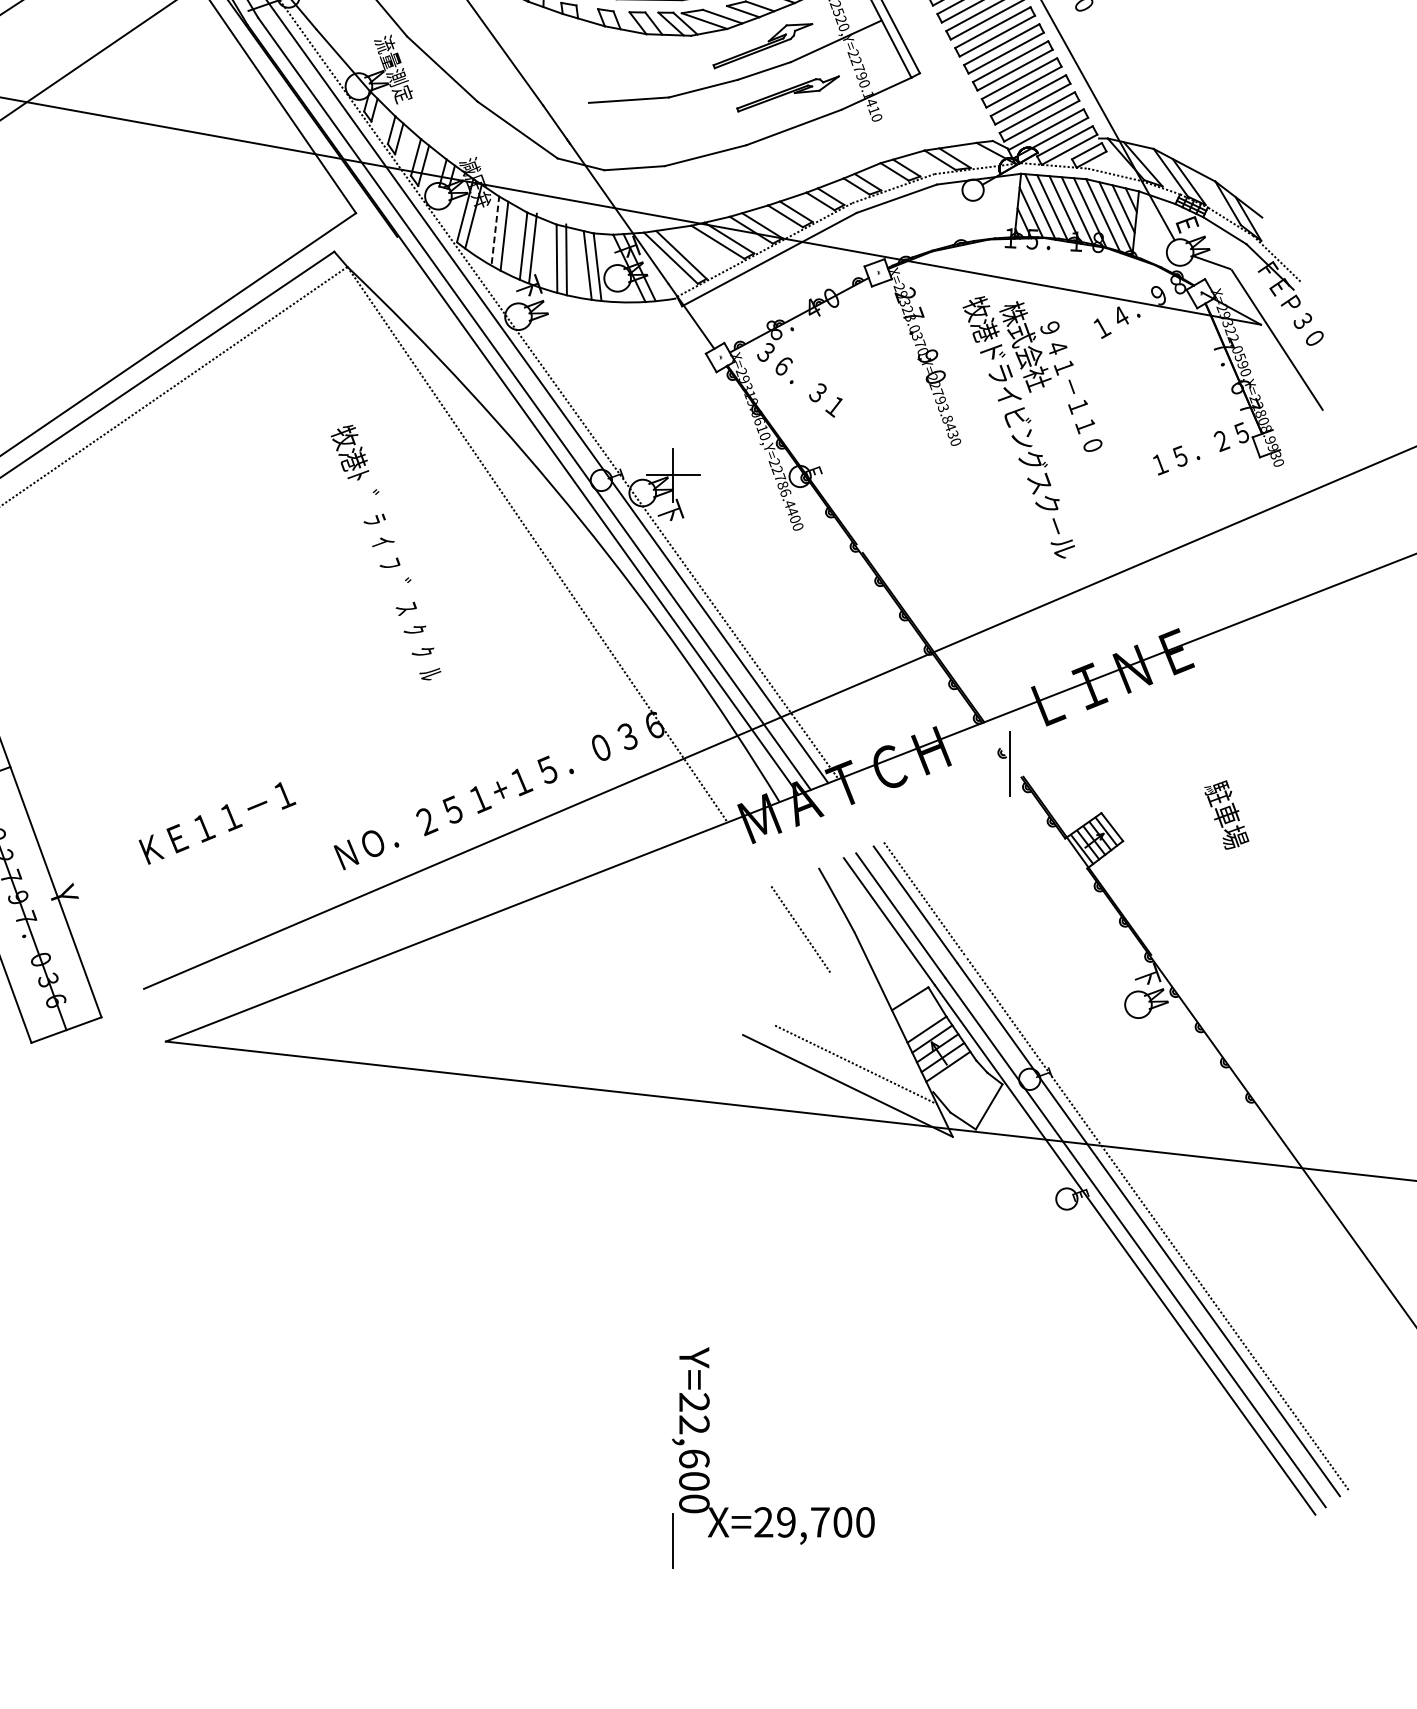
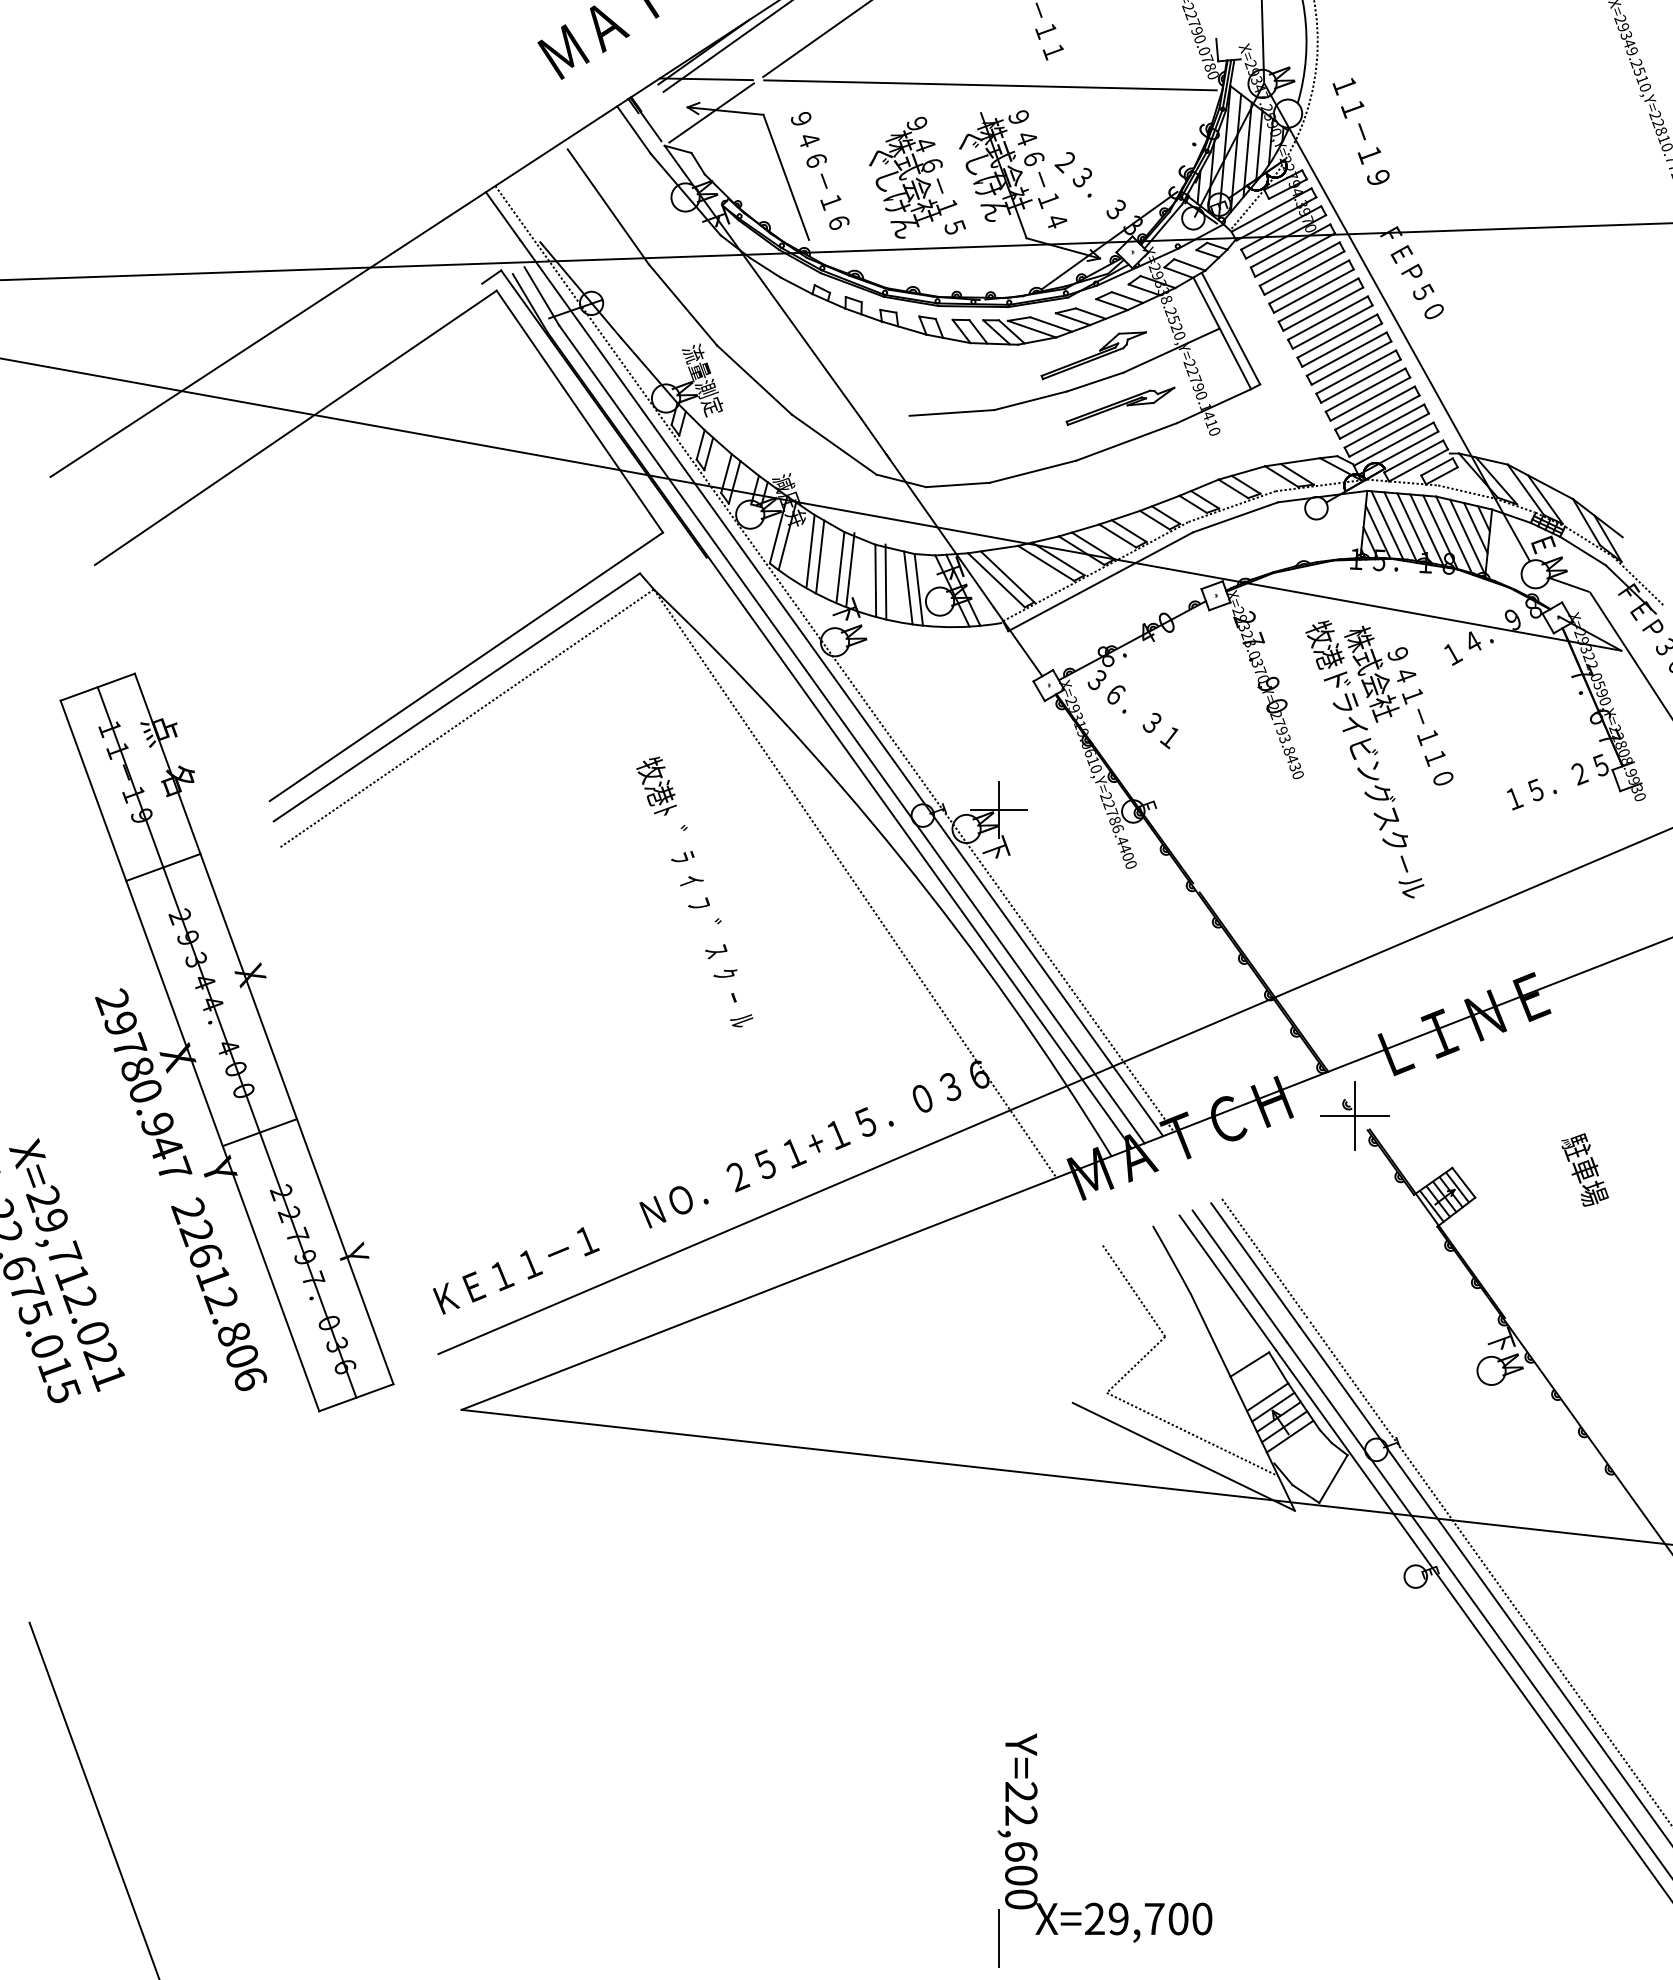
line: (495, 230) -> (810, 550), dashed -> solid
text: (422, 652) -> (733, 997), ｸ -> ｰ
line: (1009, 763) -> (1354, 1115), added
text: (217, 823) -> (516, 1270), moved
line: (802, 998) -> (1135, 1364), added

